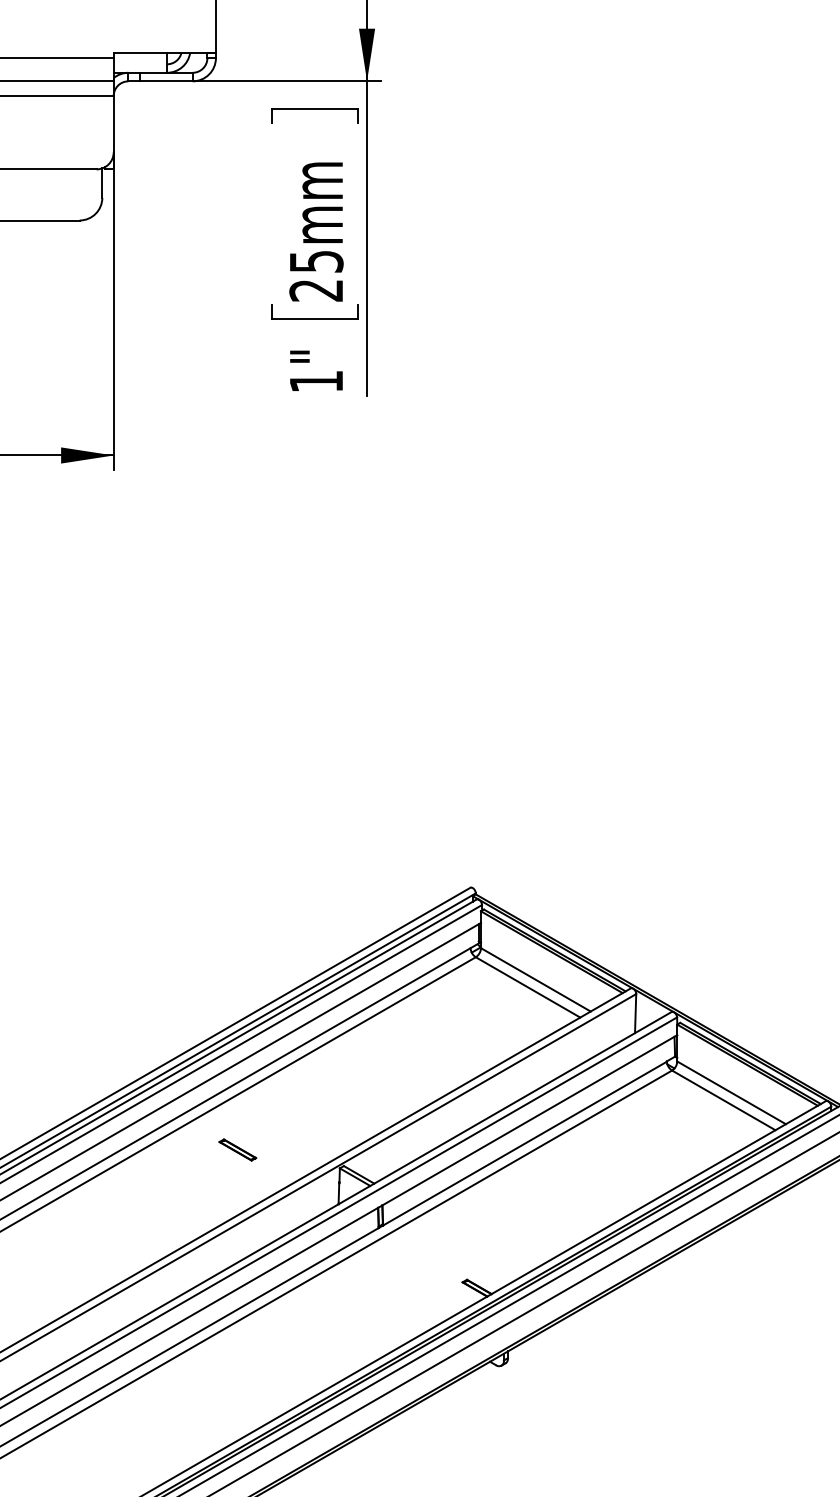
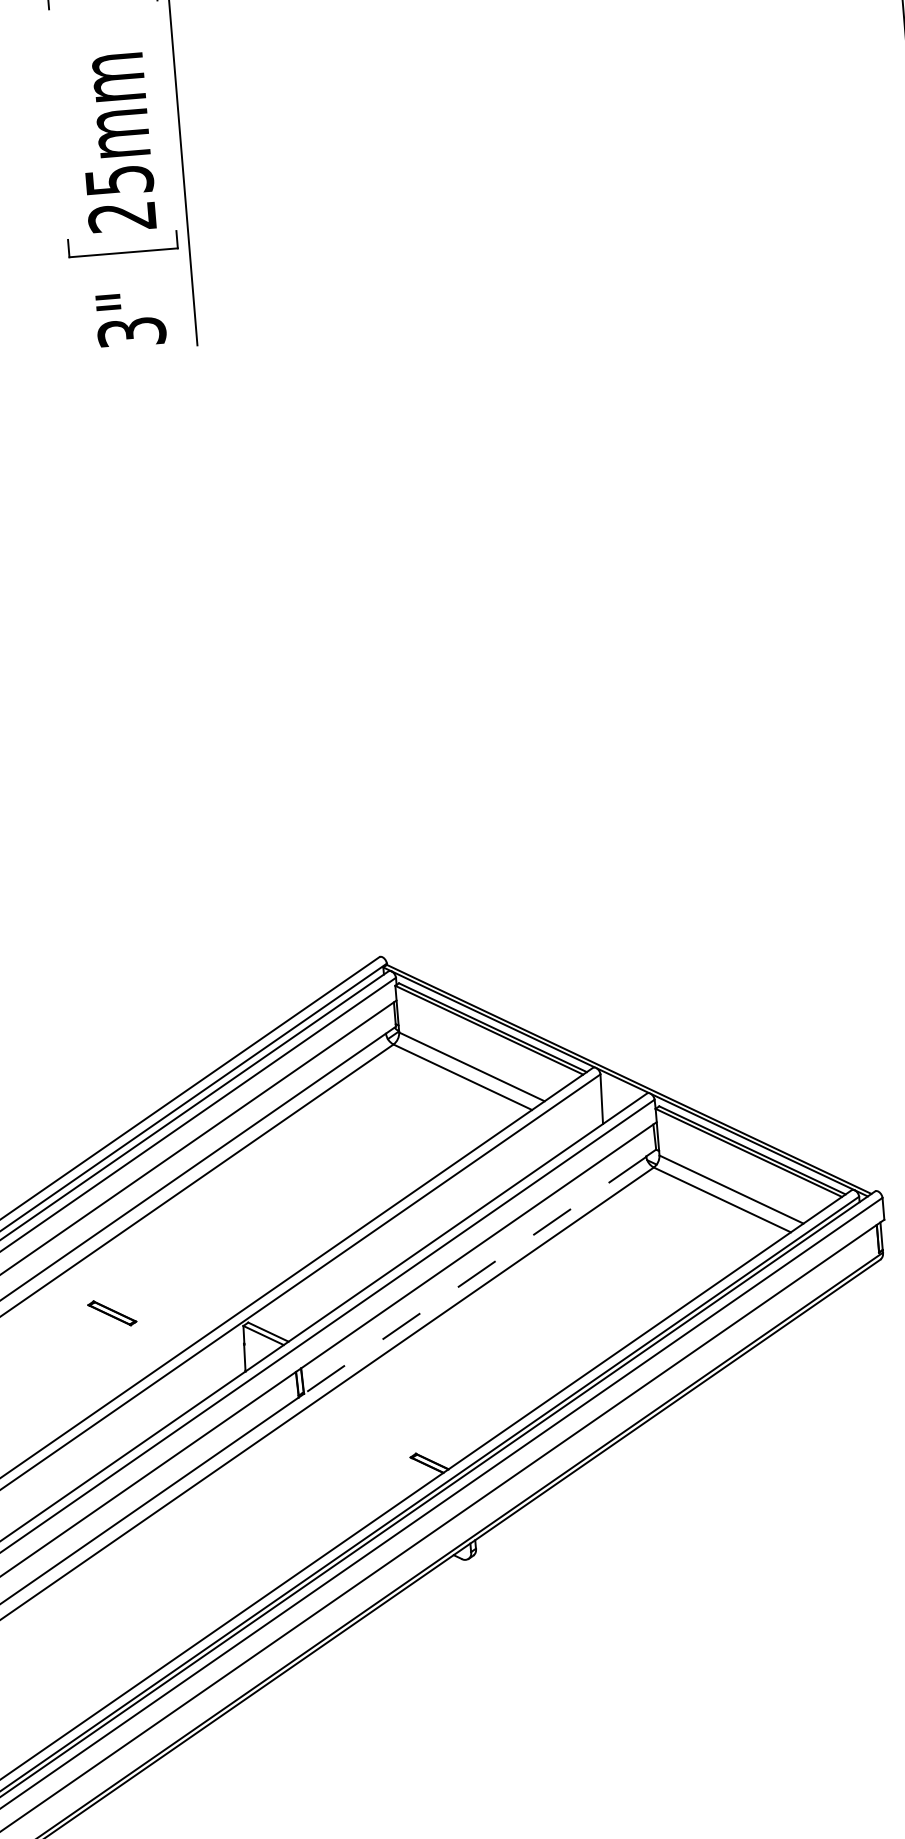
text: (316, 381) -> (131, 332), 1" -> 3"
line: (524, 1143) -> (474, 1275), solid -> dashed

